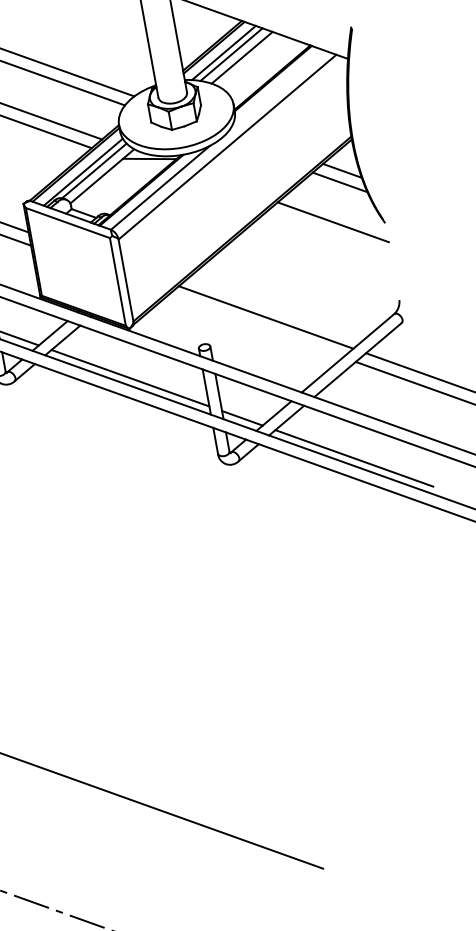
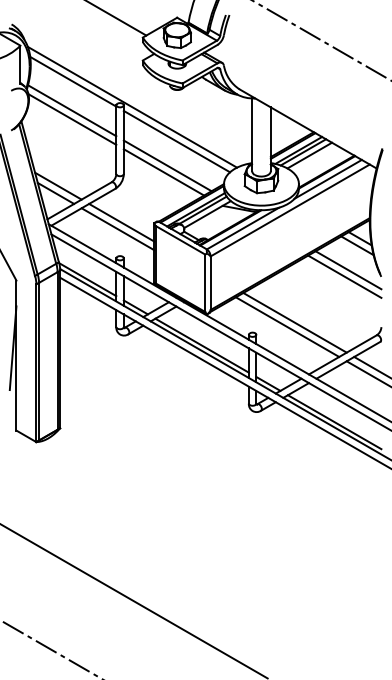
line: (275, 87) -> (327, 178), added
line: (328, 232) -> (344, 276), added
line: (255, 325) -> (287, 326), added

